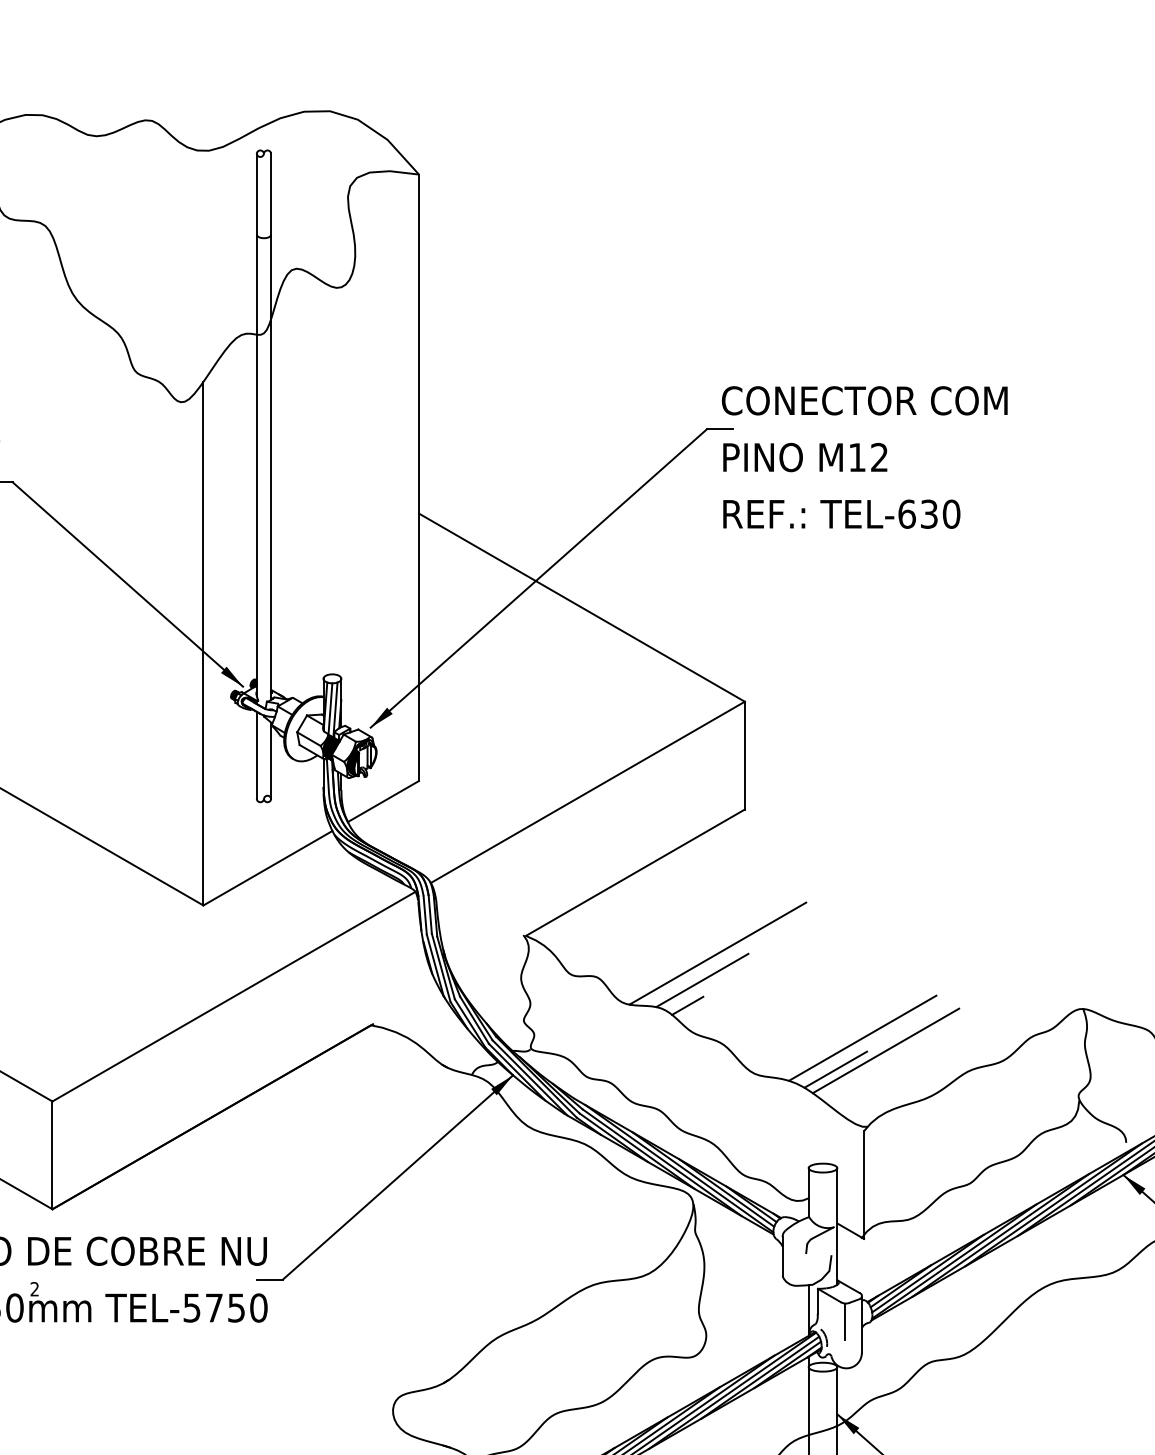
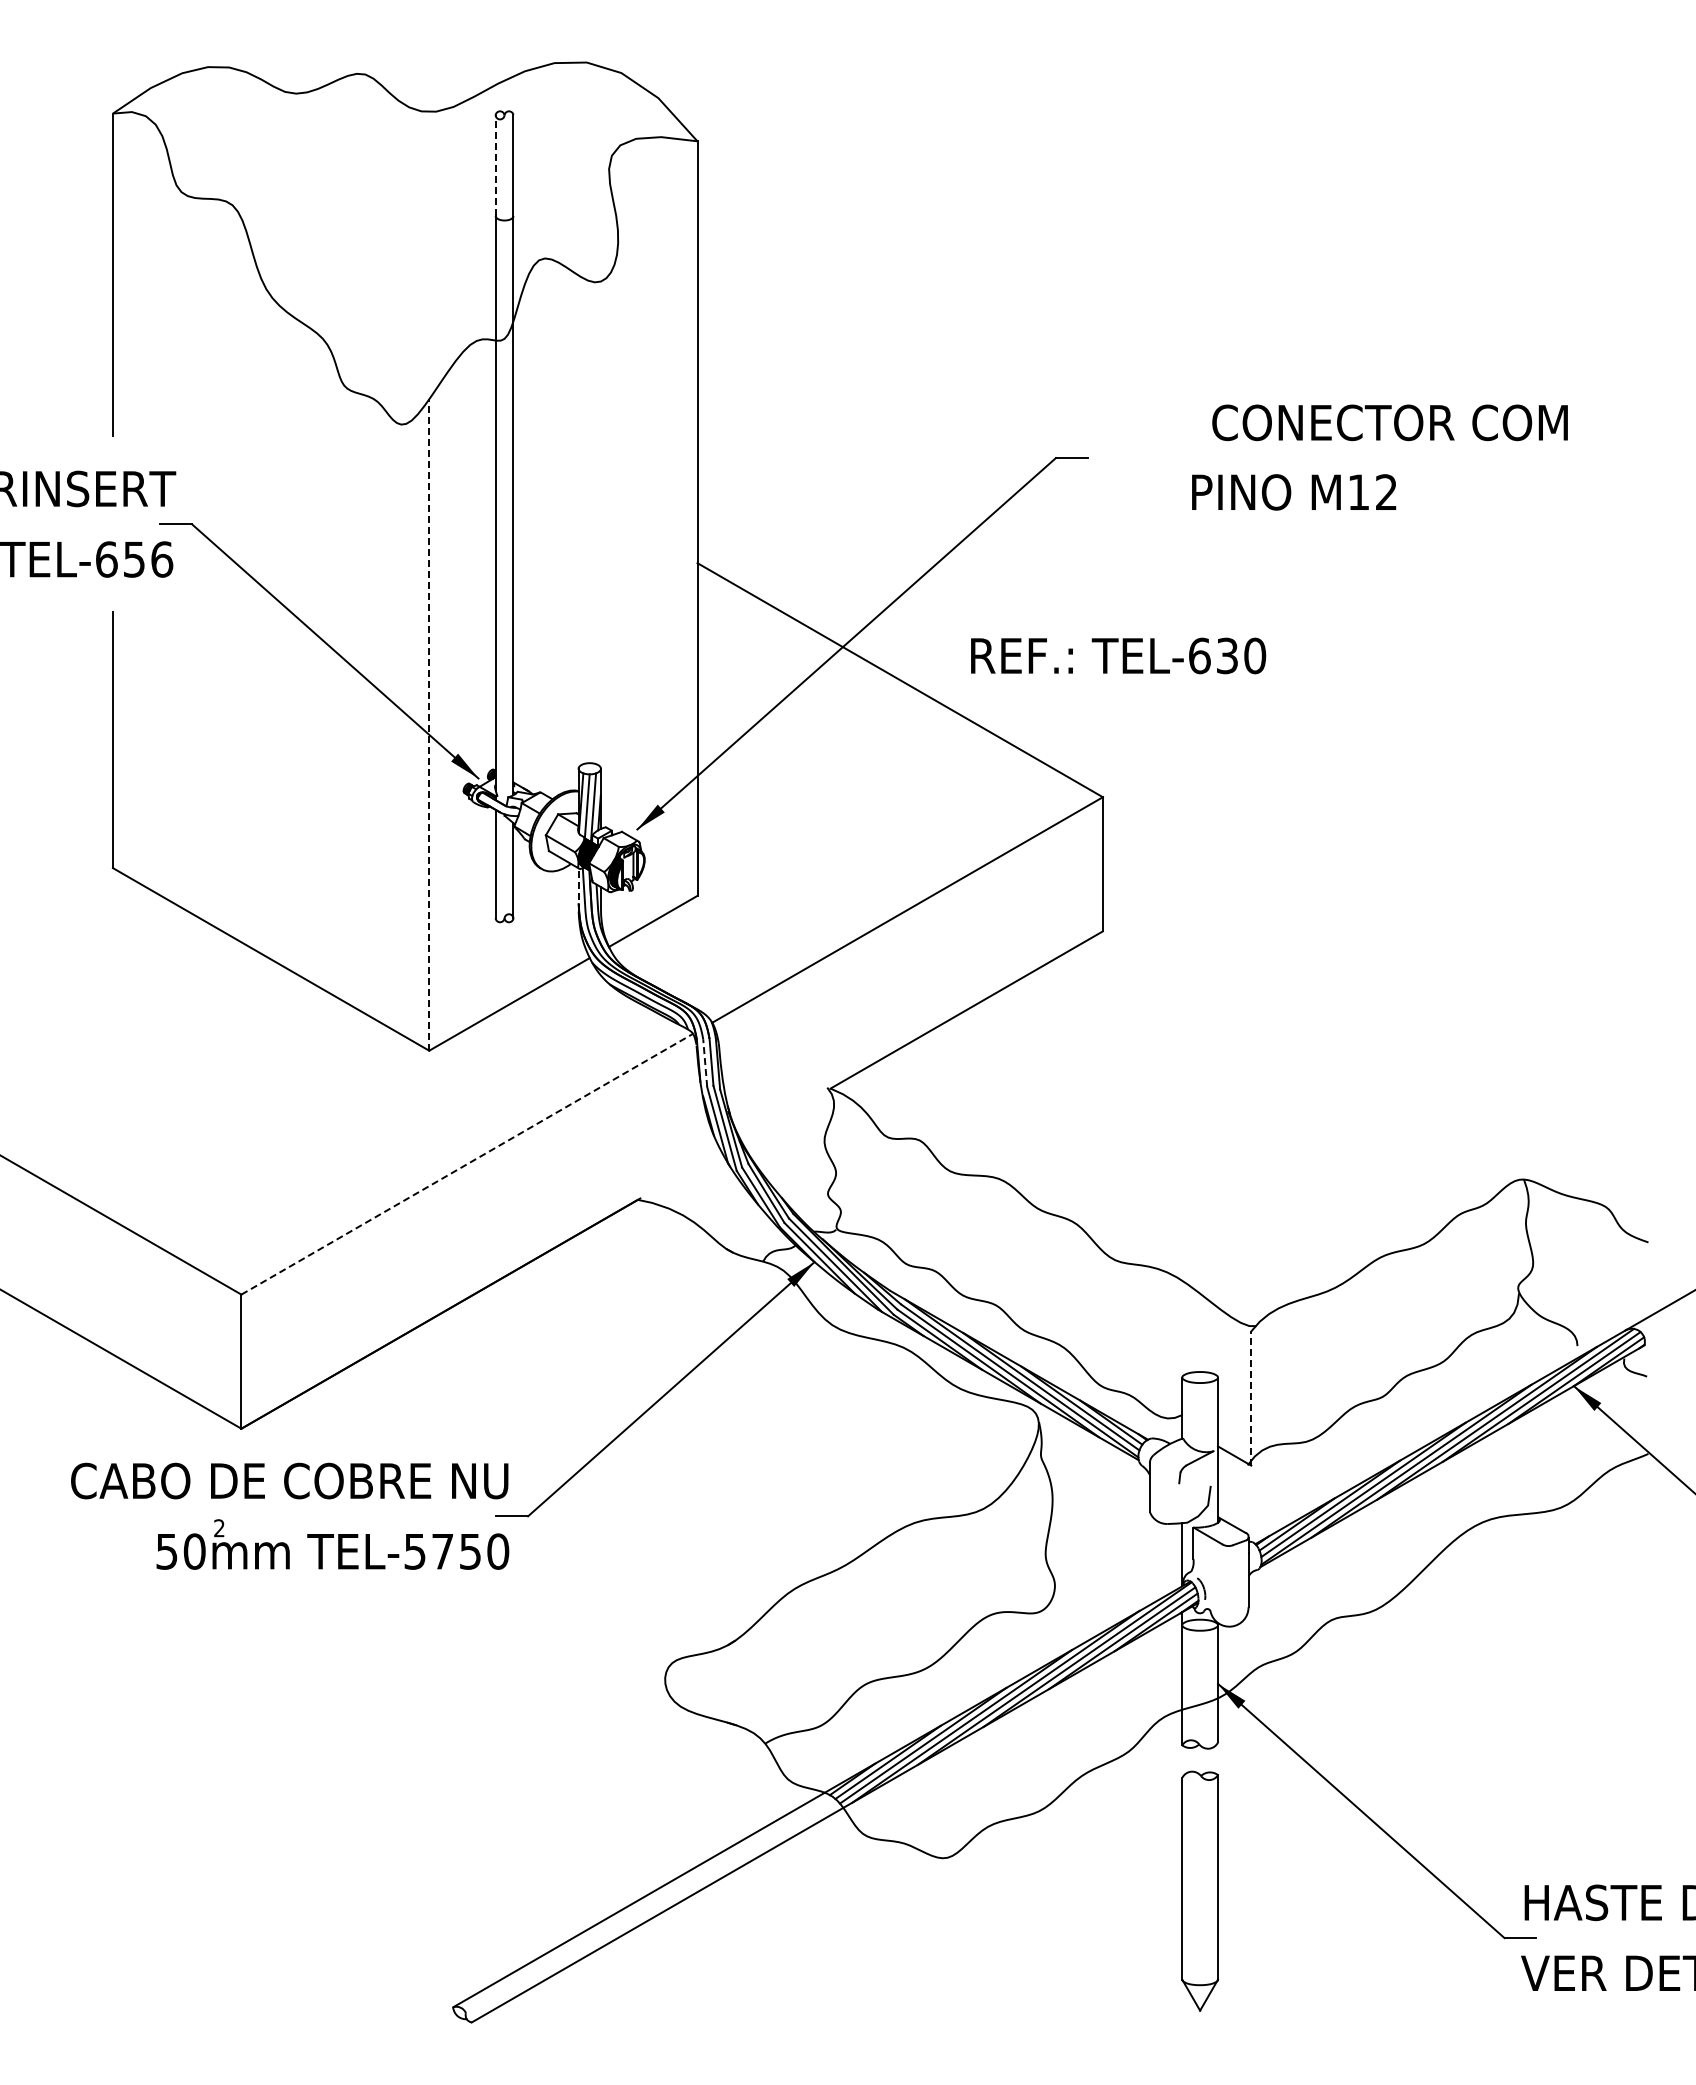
line: (256, 194) -> (495, 165), solid -> dashed
text: (864, 400) -> (1389, 422), moved
text: (805, 457) -> (1294, 492), moved
text: (841, 513) -> (1118, 655), moved
line: (203, 643) -> (429, 724), solid -> dashed
line: (323, 775) -> (578, 889), solid -> dashed
line: (425, 915) -> (705, 1063), solid -> dashed
line: (718, 953) -> (1069, 1110), removed
line: (701, 980) -> (1049, 1144), removed
line: (234, 996) -> (467, 1164), solid -> dashed
line: (687, 1005) -> (1031, 1175), removed
line: (862, 1037) -> (1249, 1215), removed
line: (885, 1050) -> (1278, 1231), removed
line: (835, 1069) -> (1215, 1254), removed
line: (864, 1184) -> (1251, 1398), solid -> dashed
line: (844, 1321) -> (1227, 1568), removed

